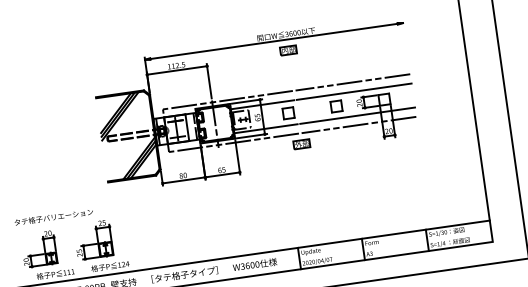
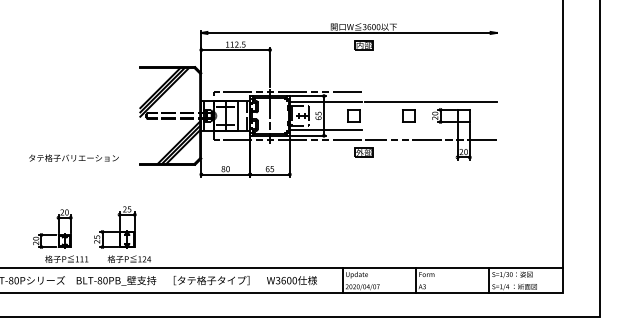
line: (352, 82) -> (430, 91), removed
line: (357, 115) -> (430, 129), removed
text: (53, 216) -> (73, 157), moved

